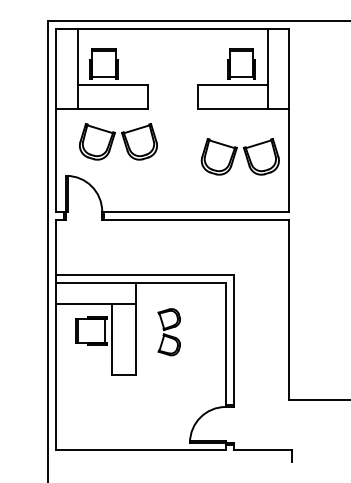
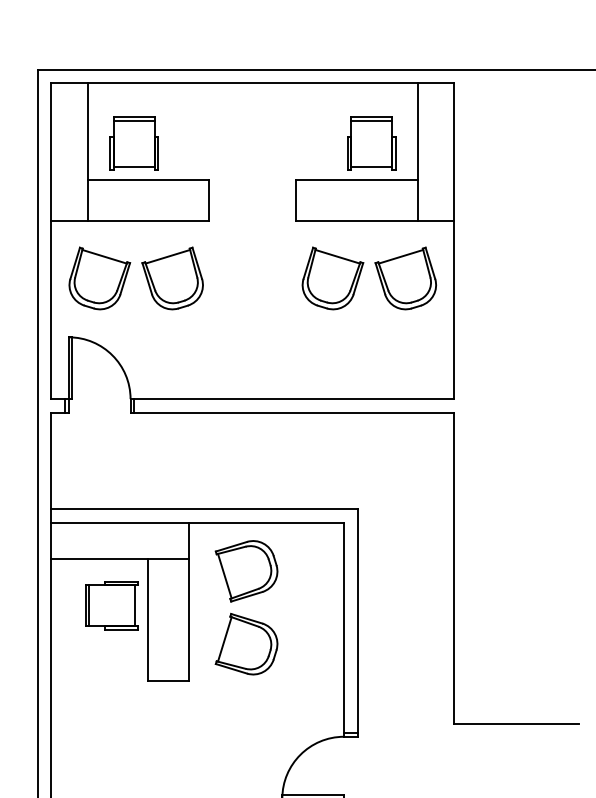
part: (118, 141) -> (136, 277), moved
part: (239, 156) -> (367, 277), moved
part: (169, 331) -> (246, 606), size x1.67

